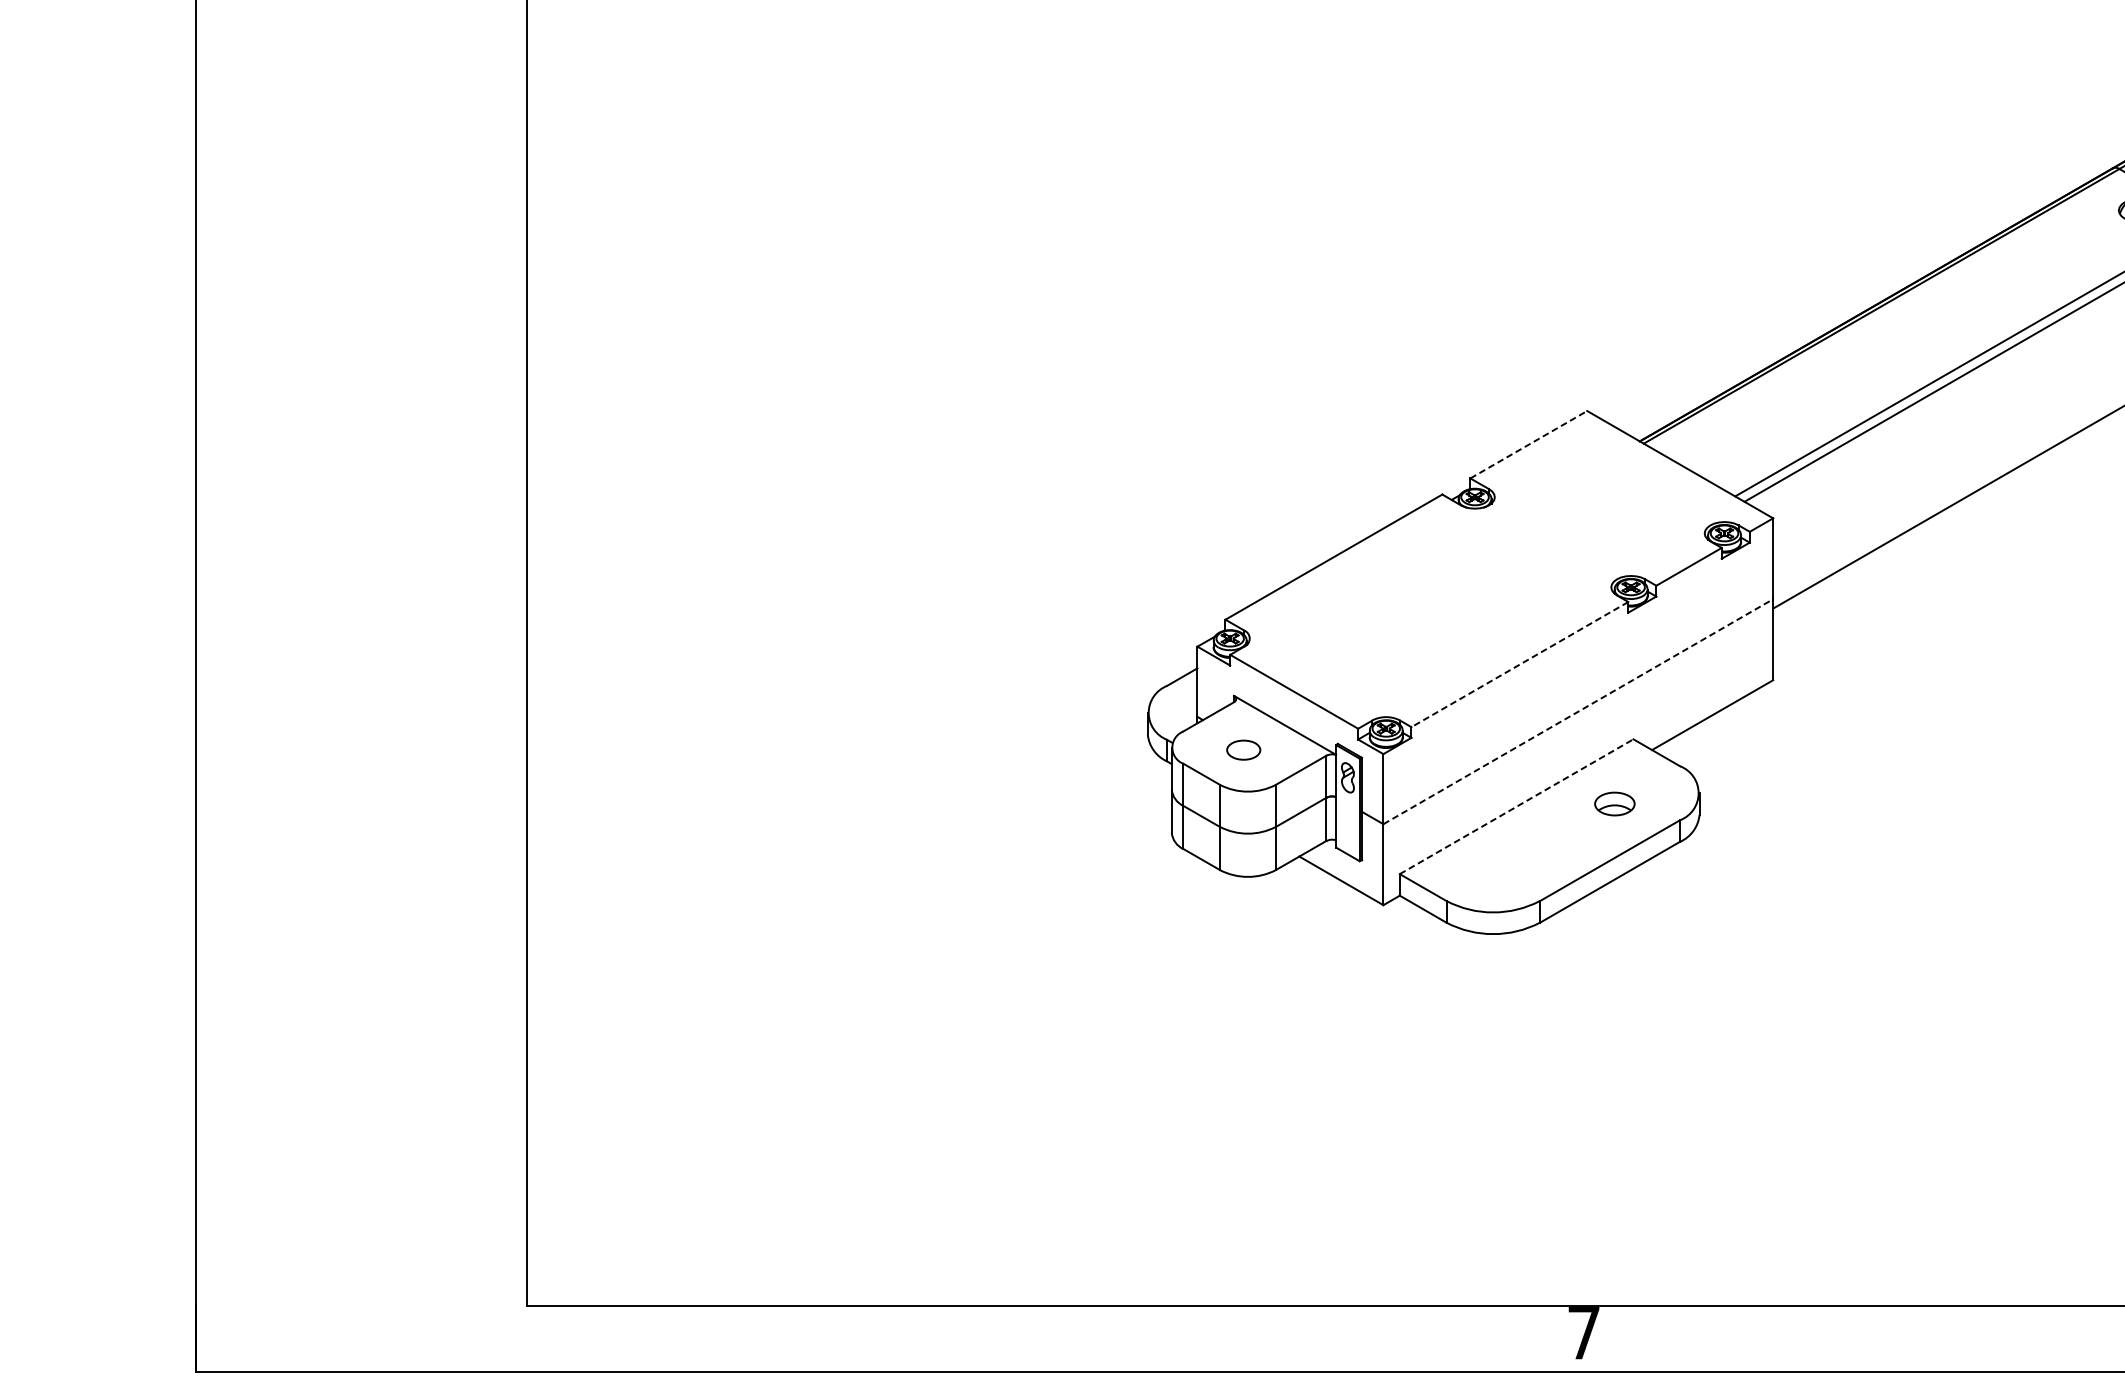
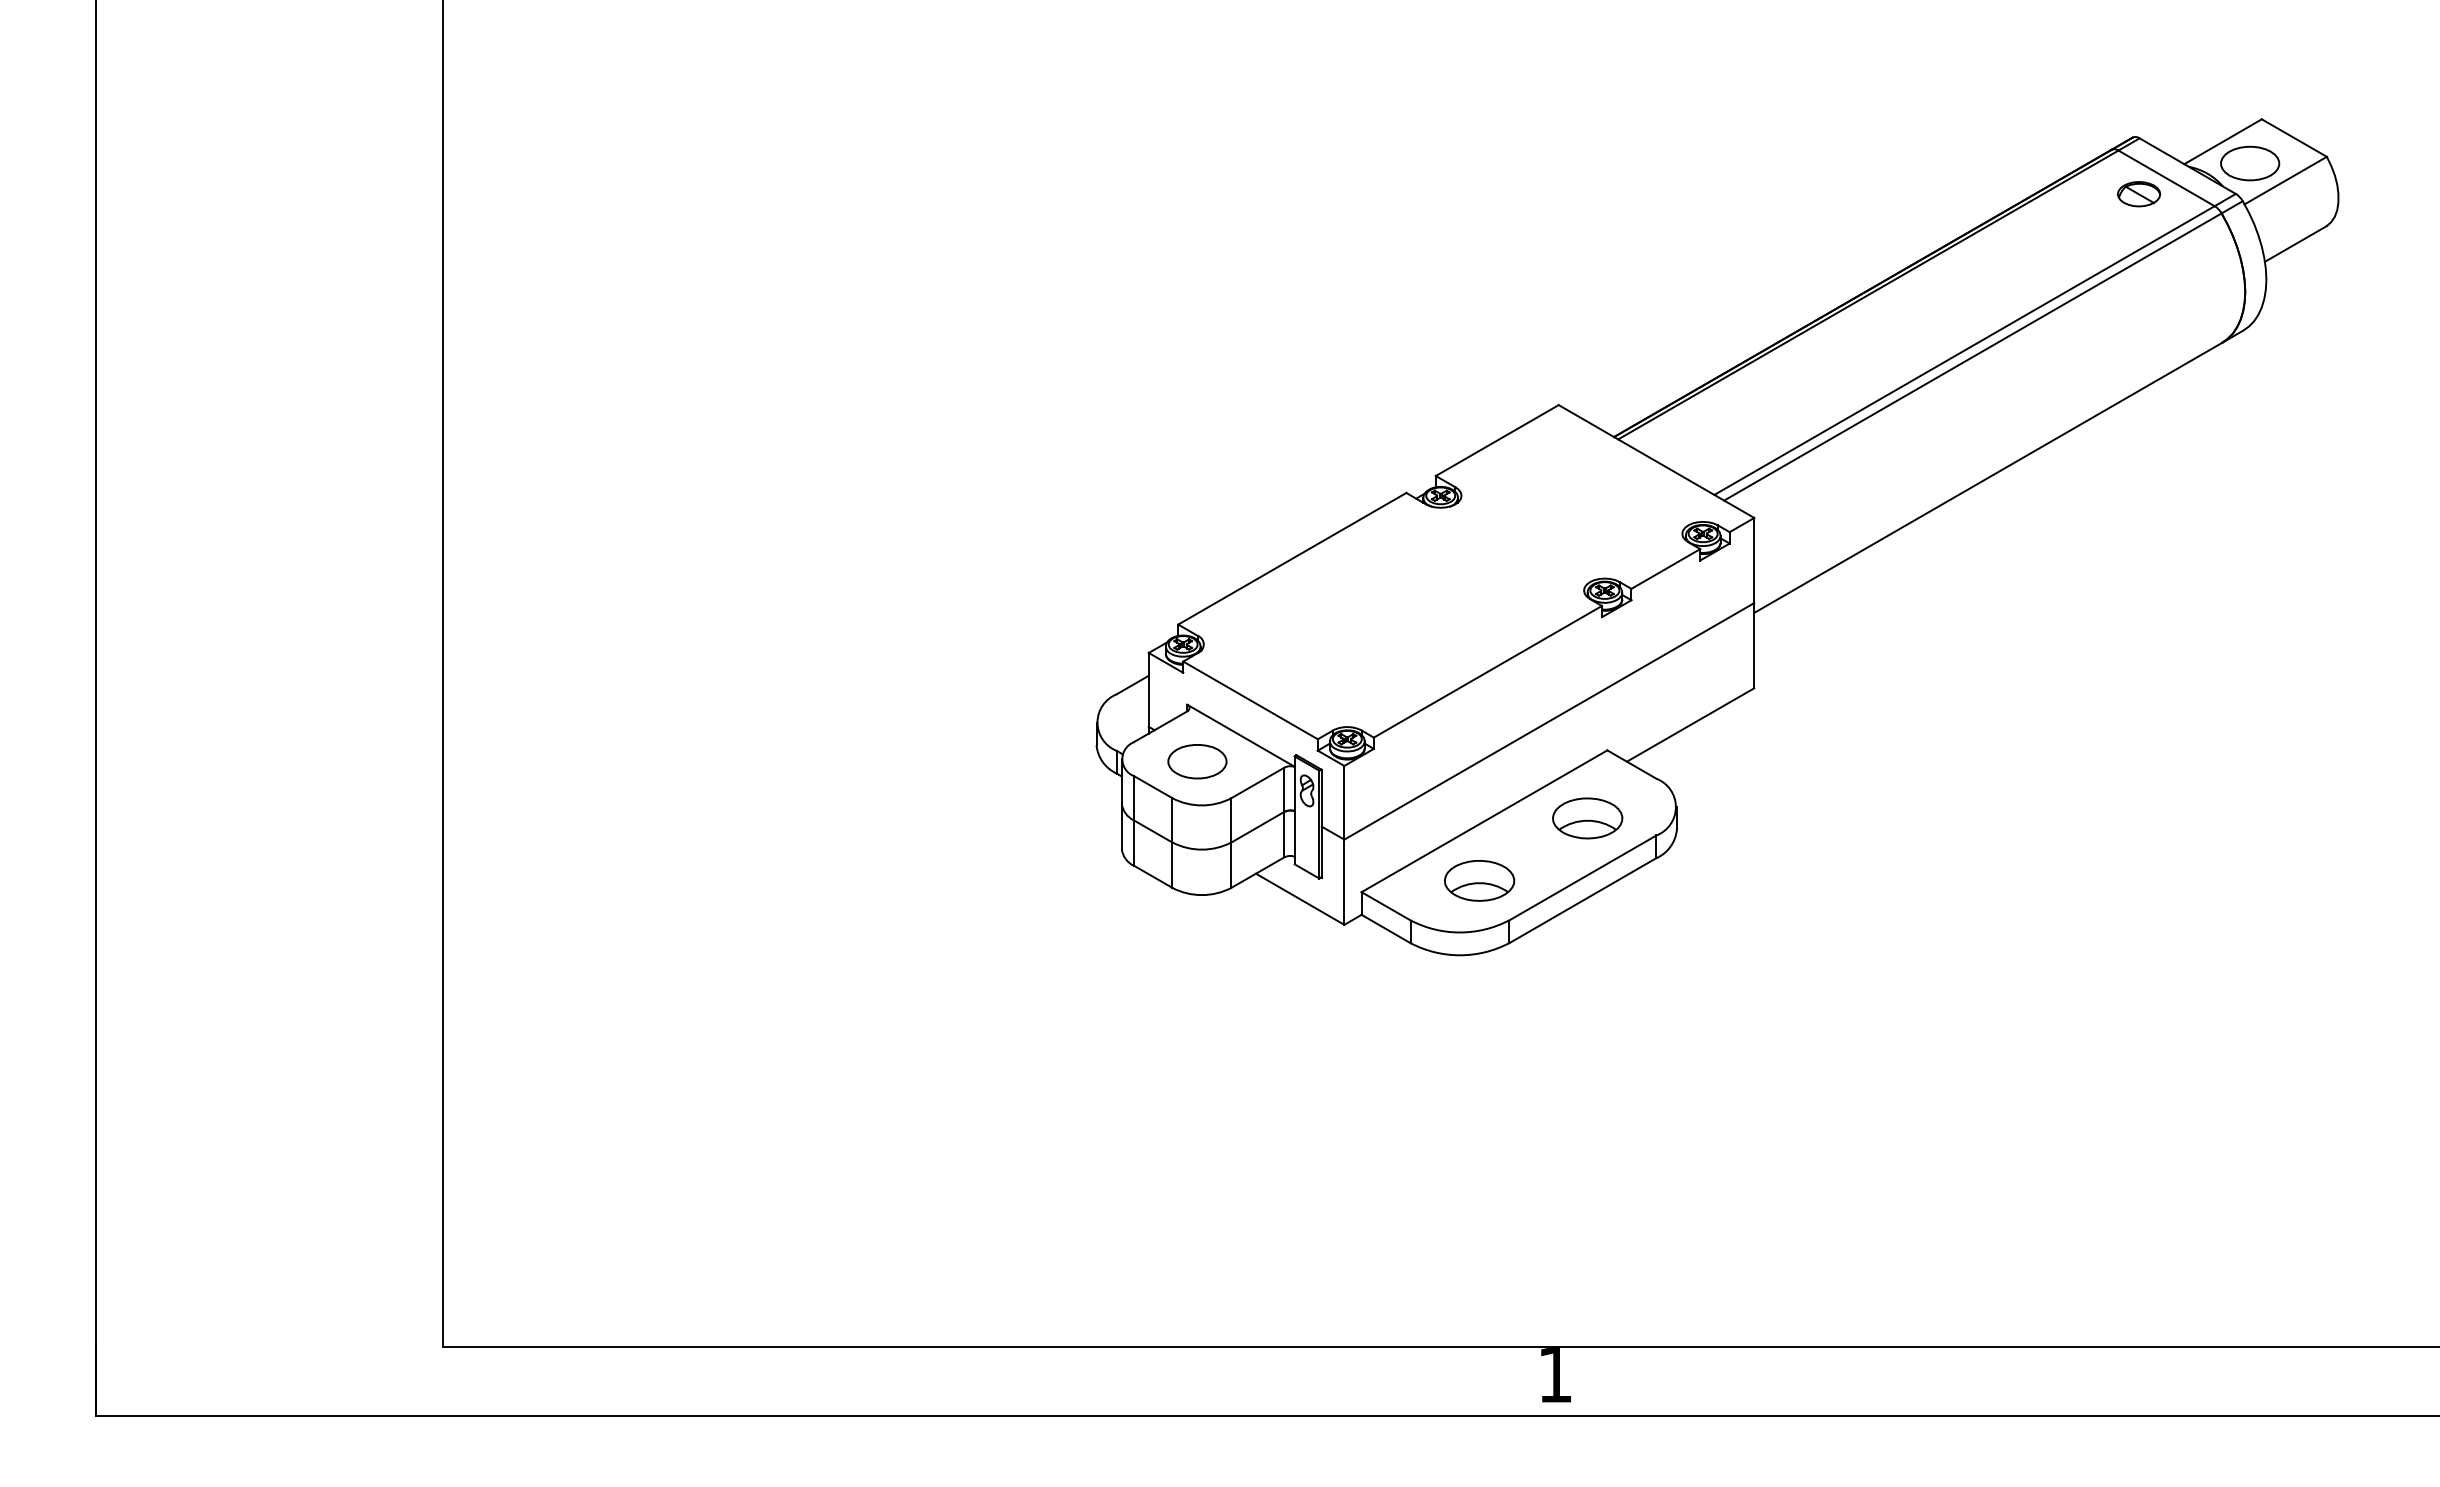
line: (1529, 444) -> (1497, 440), dashed -> solid
line: (1519, 664) -> (1487, 671), dashed -> solid
line: (1578, 711) -> (1549, 721), dashed -> solid
part: (1243, 749) -> (1197, 761), size x1.67
part: (1614, 804) -> (1587, 818), size x1.67
line: (1516, 806) -> (1484, 821), dashed -> solid
part: (1511, 863) -> (1479, 880), added
text: (1584, 1333) -> (1555, 1375), 7 -> 1

